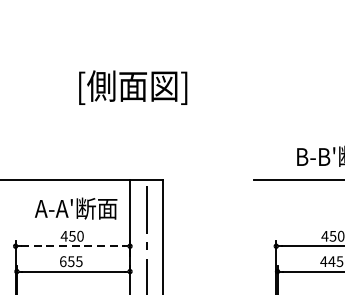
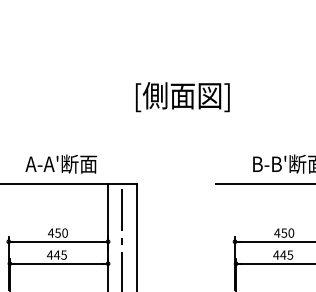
text: (132, 88) -> (182, 97), moved
text: (76, 207) -> (61, 163), moved
line: (72, 245) -> (58, 241), dashed -> solid
text: (67, 260) -> (53, 254), 655 -> 445

